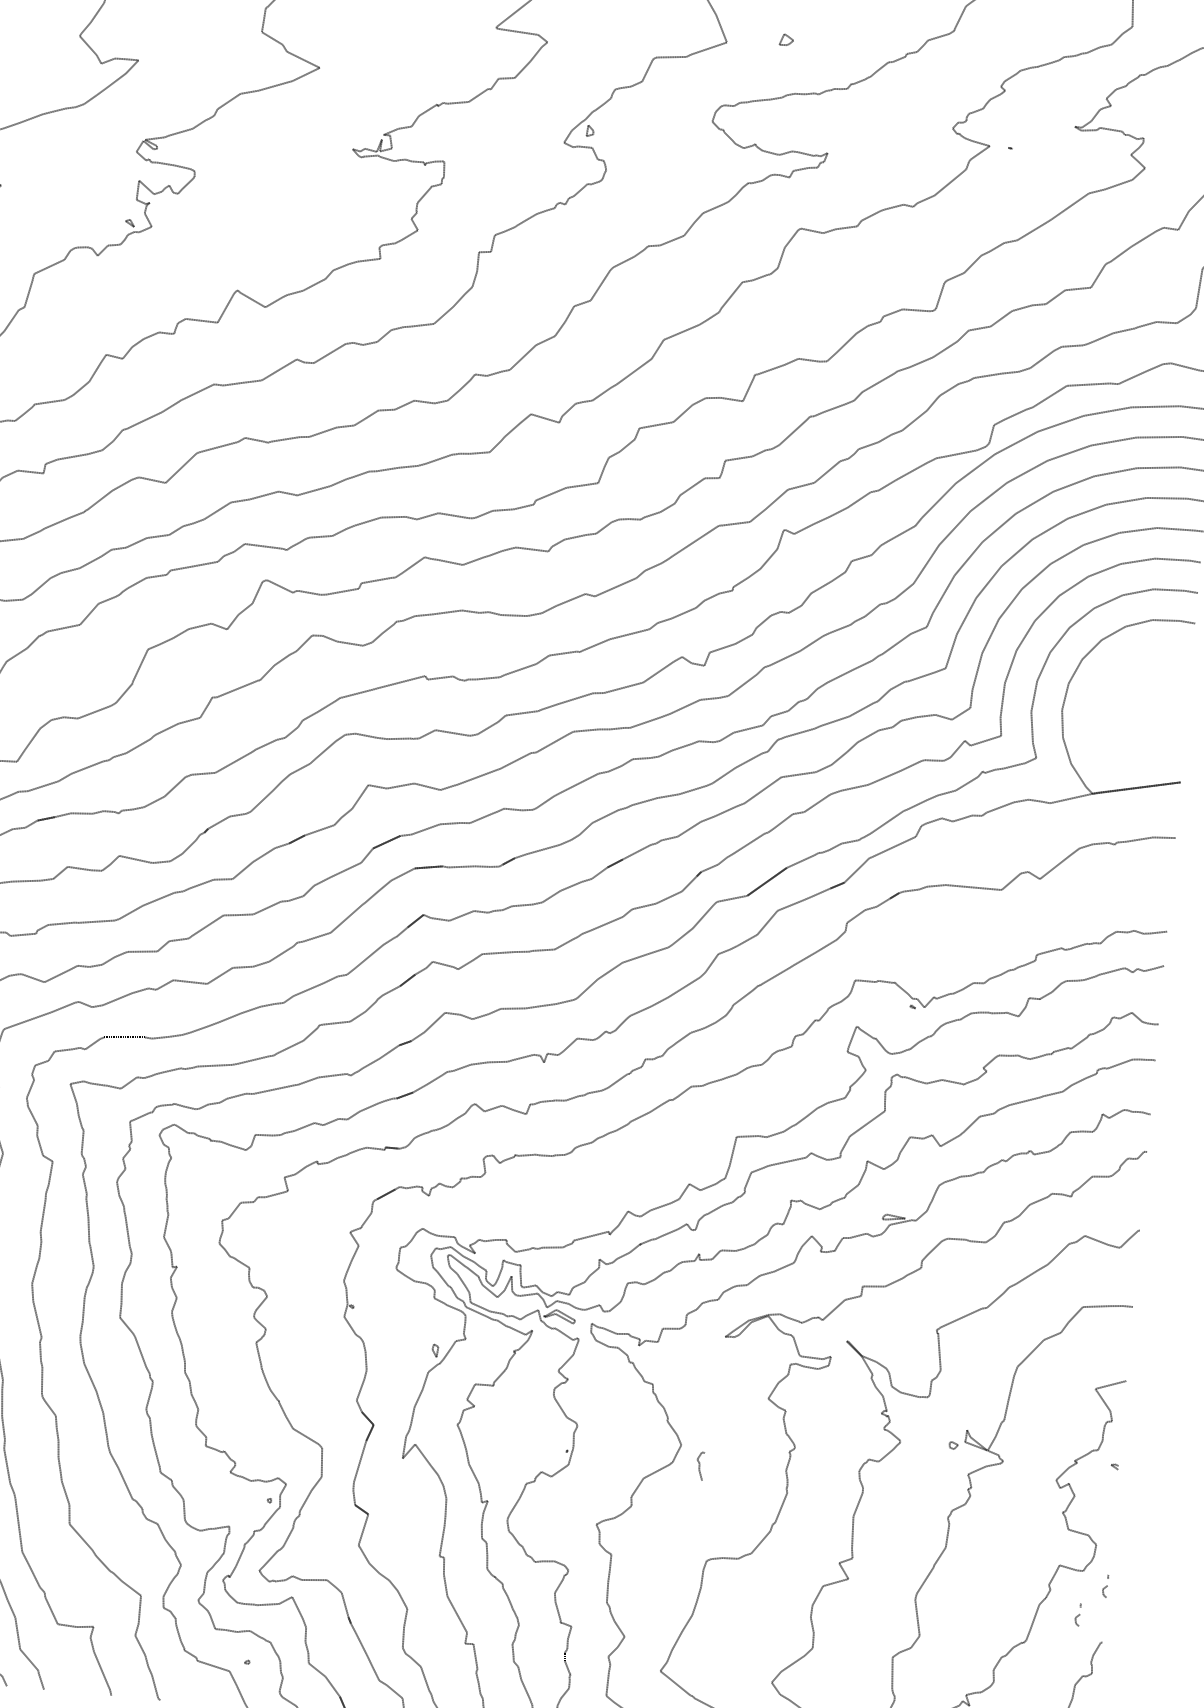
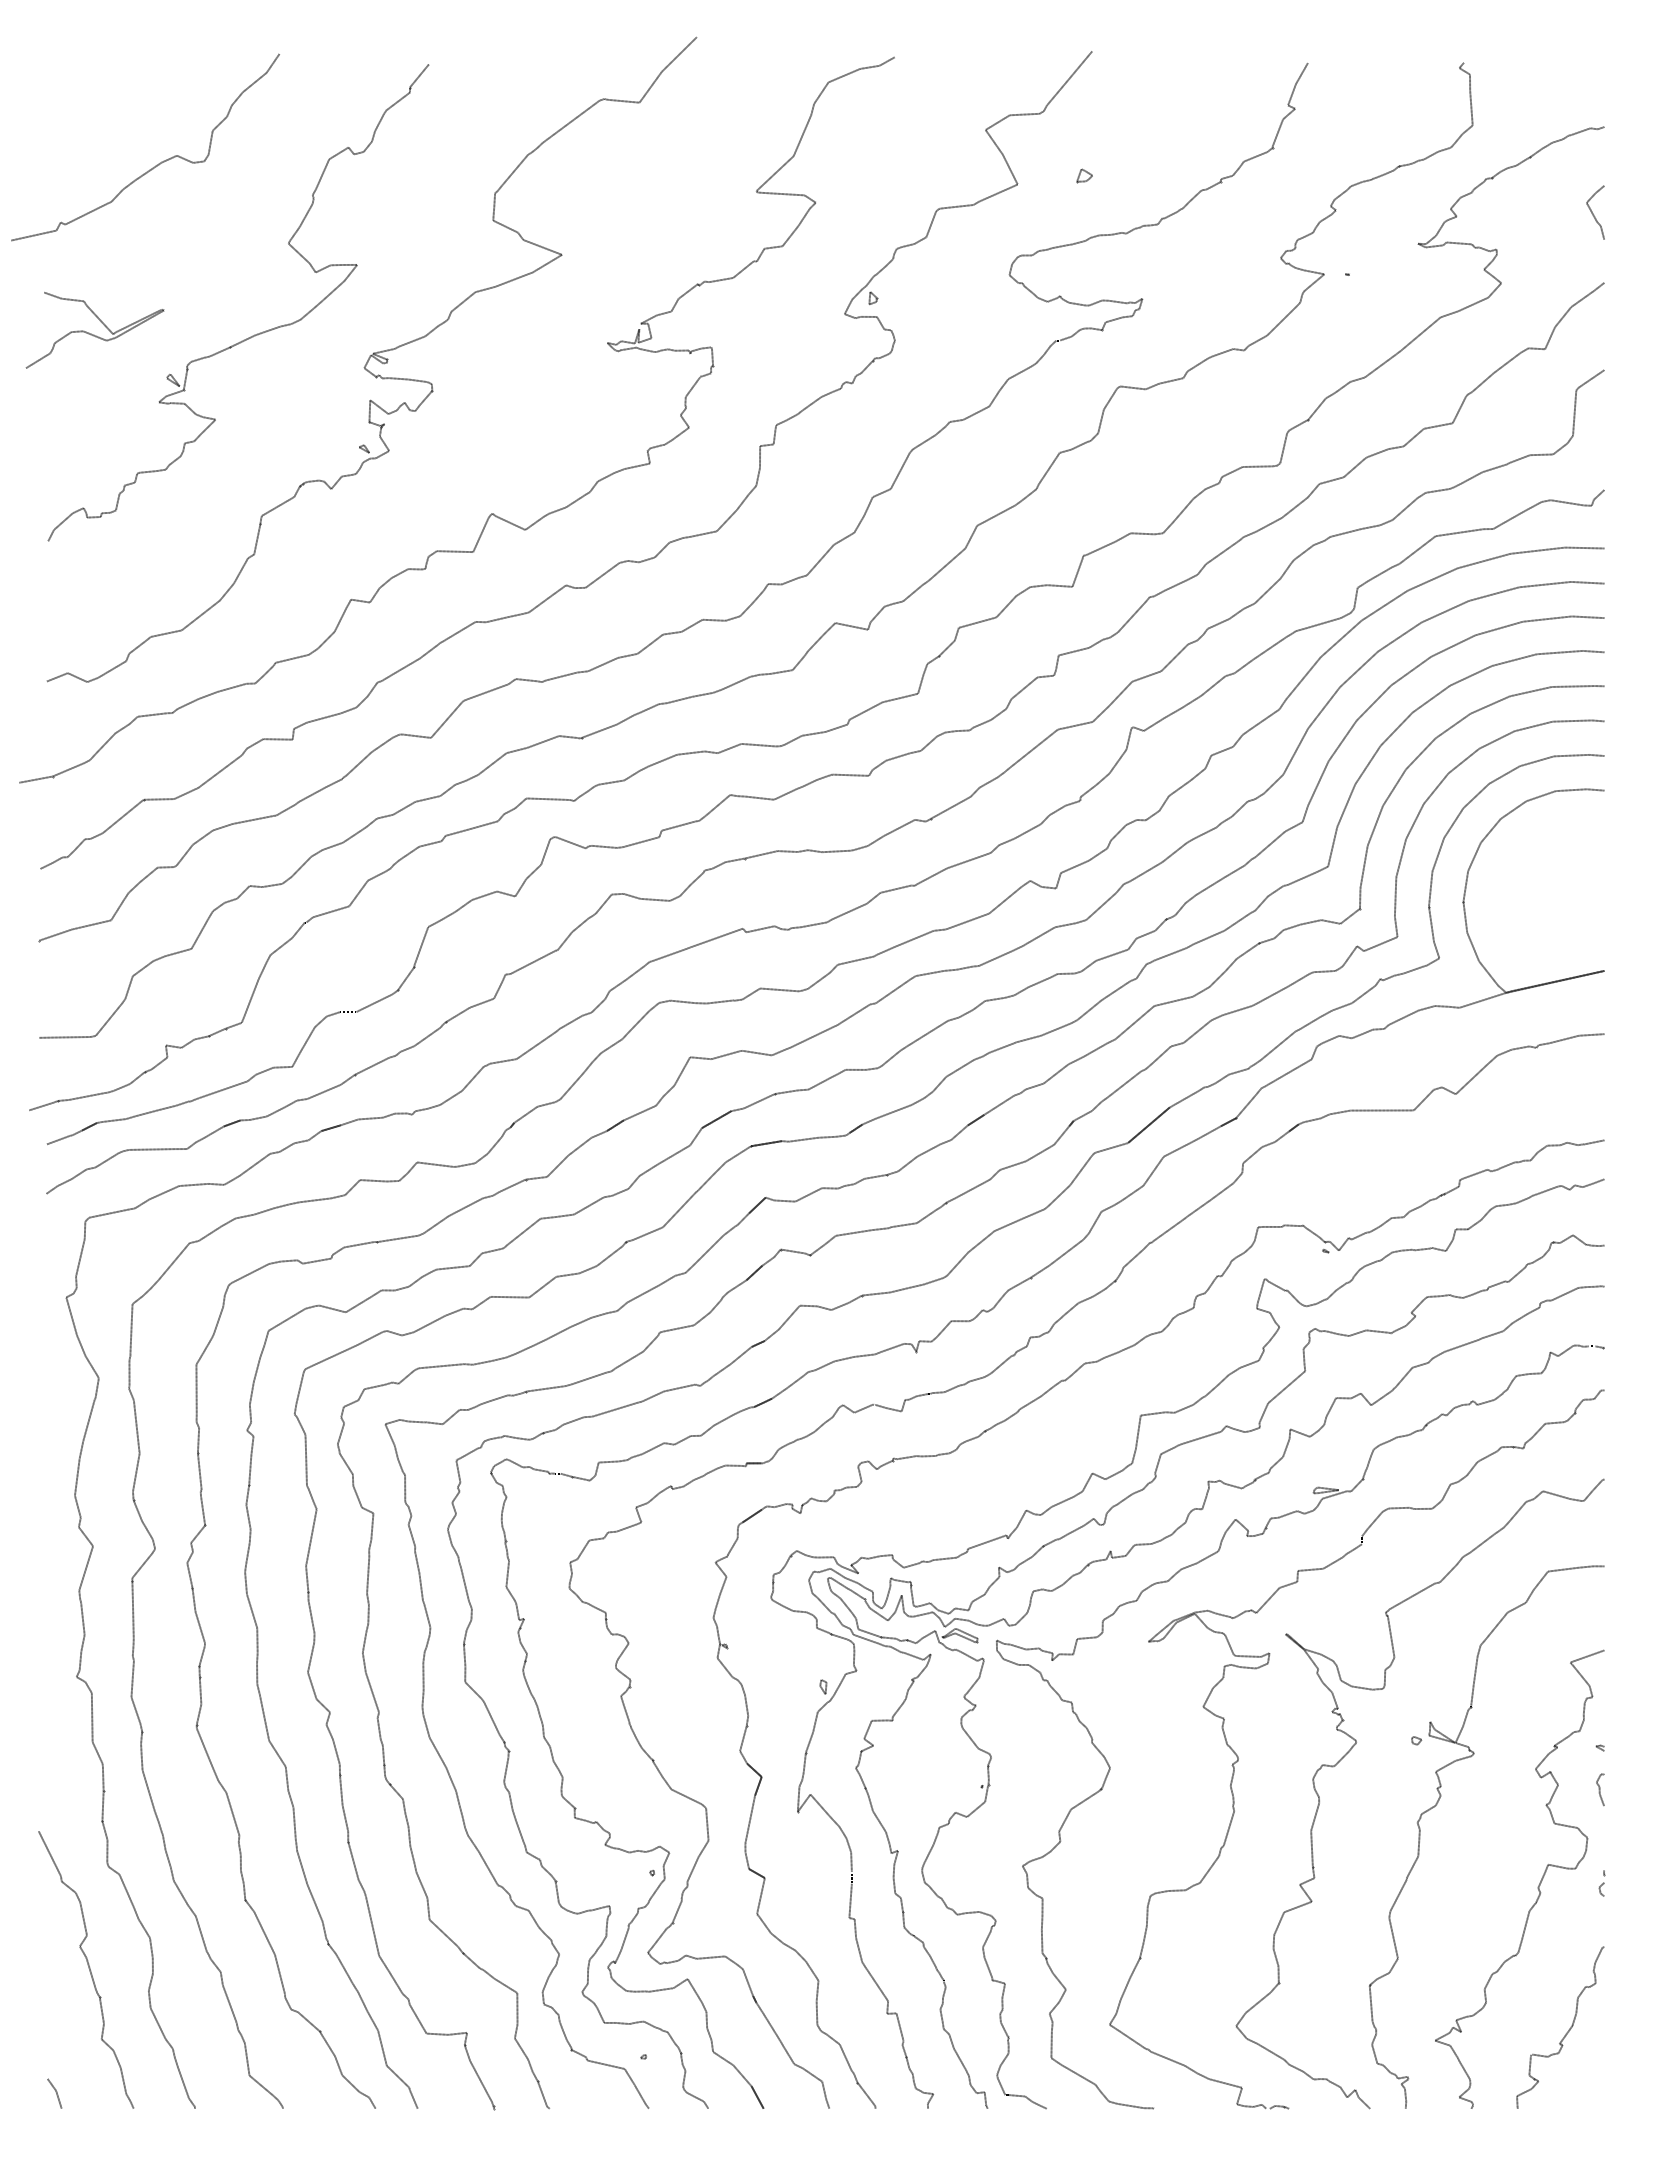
curve: (700, 1465) -> (1600, 1789), moved
part: (1077, 1614) -> (1573, 1918), removed

